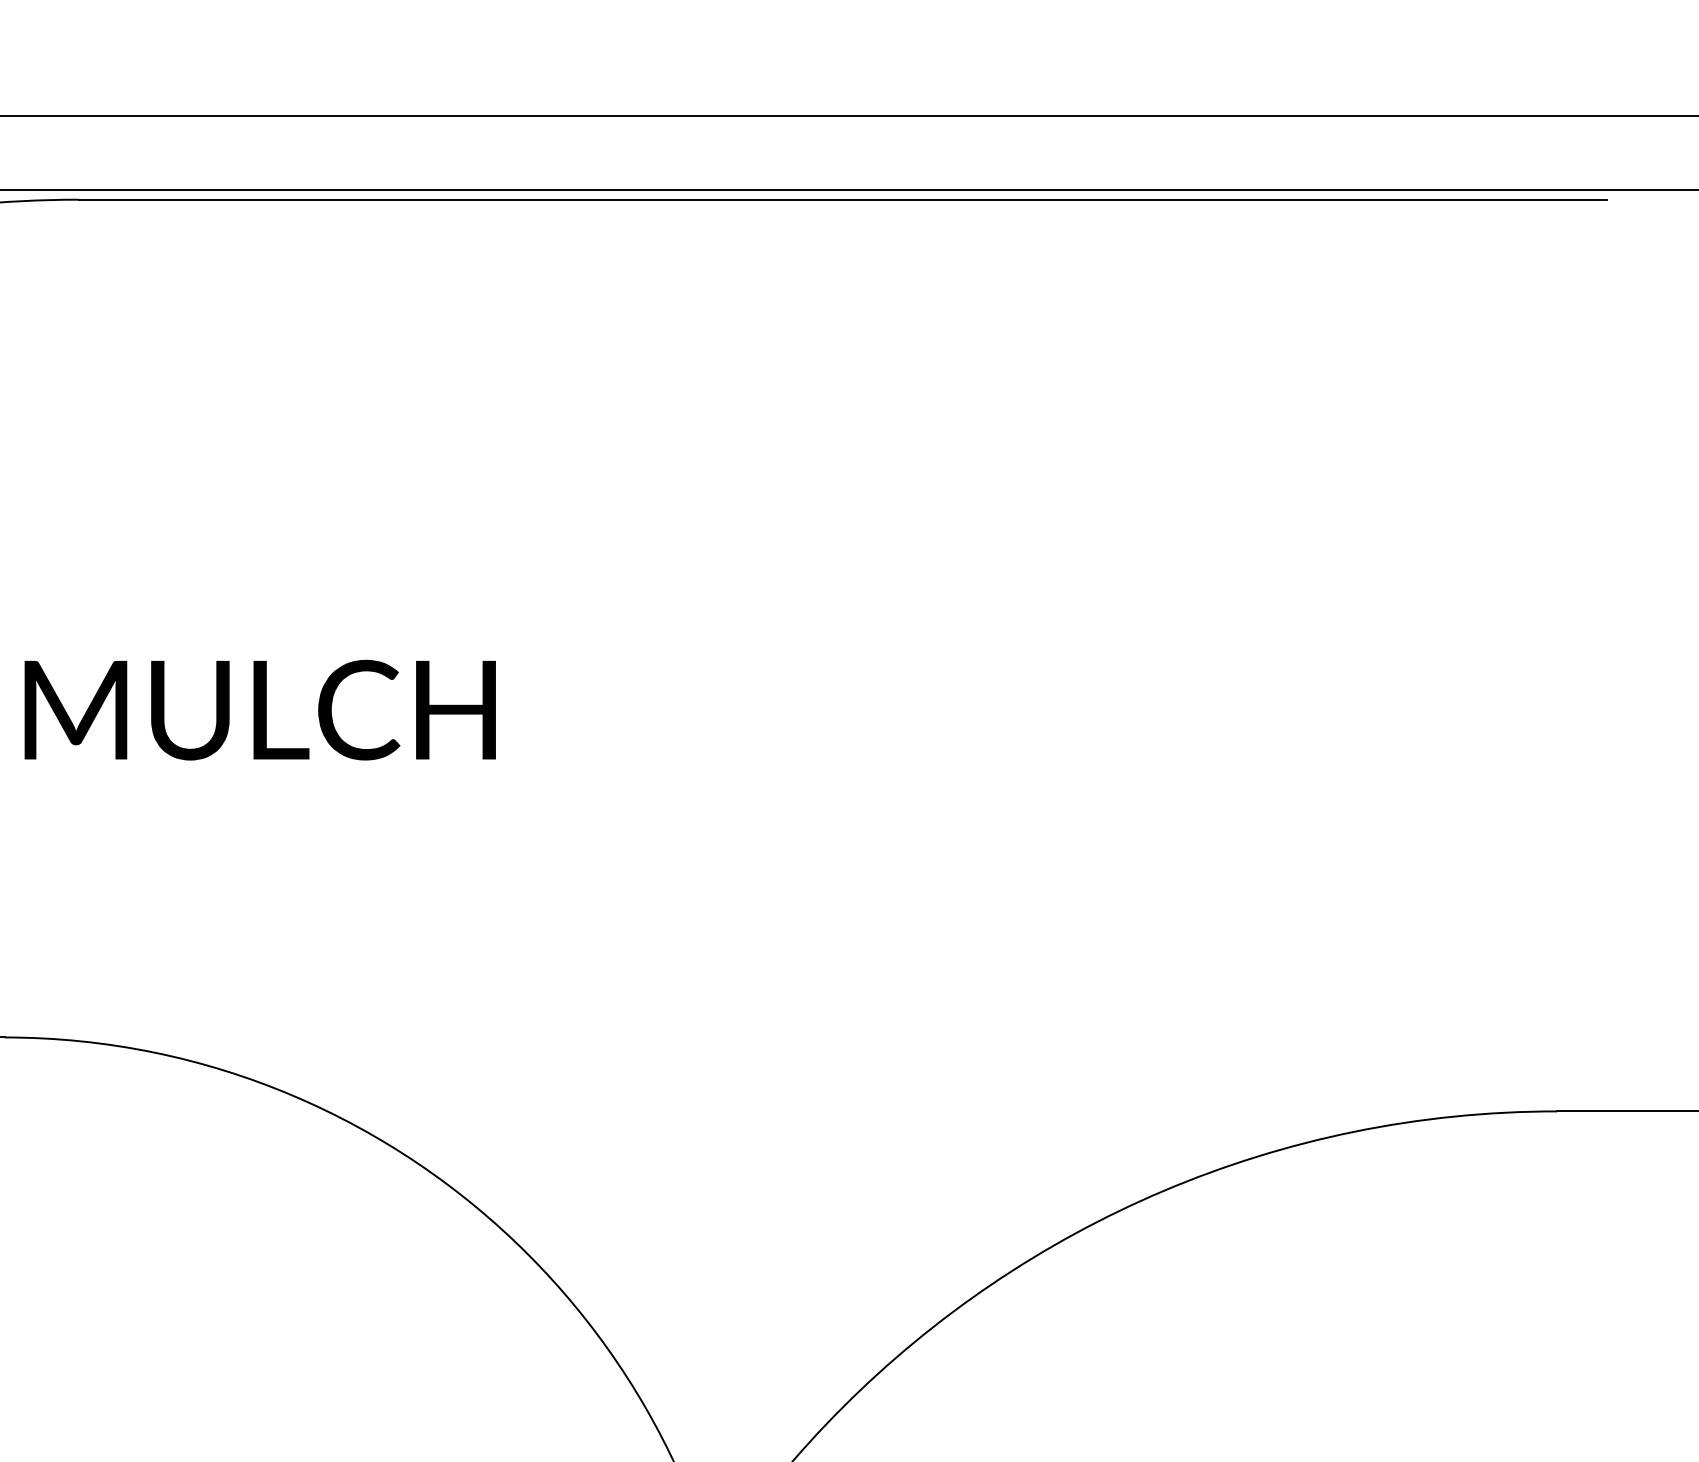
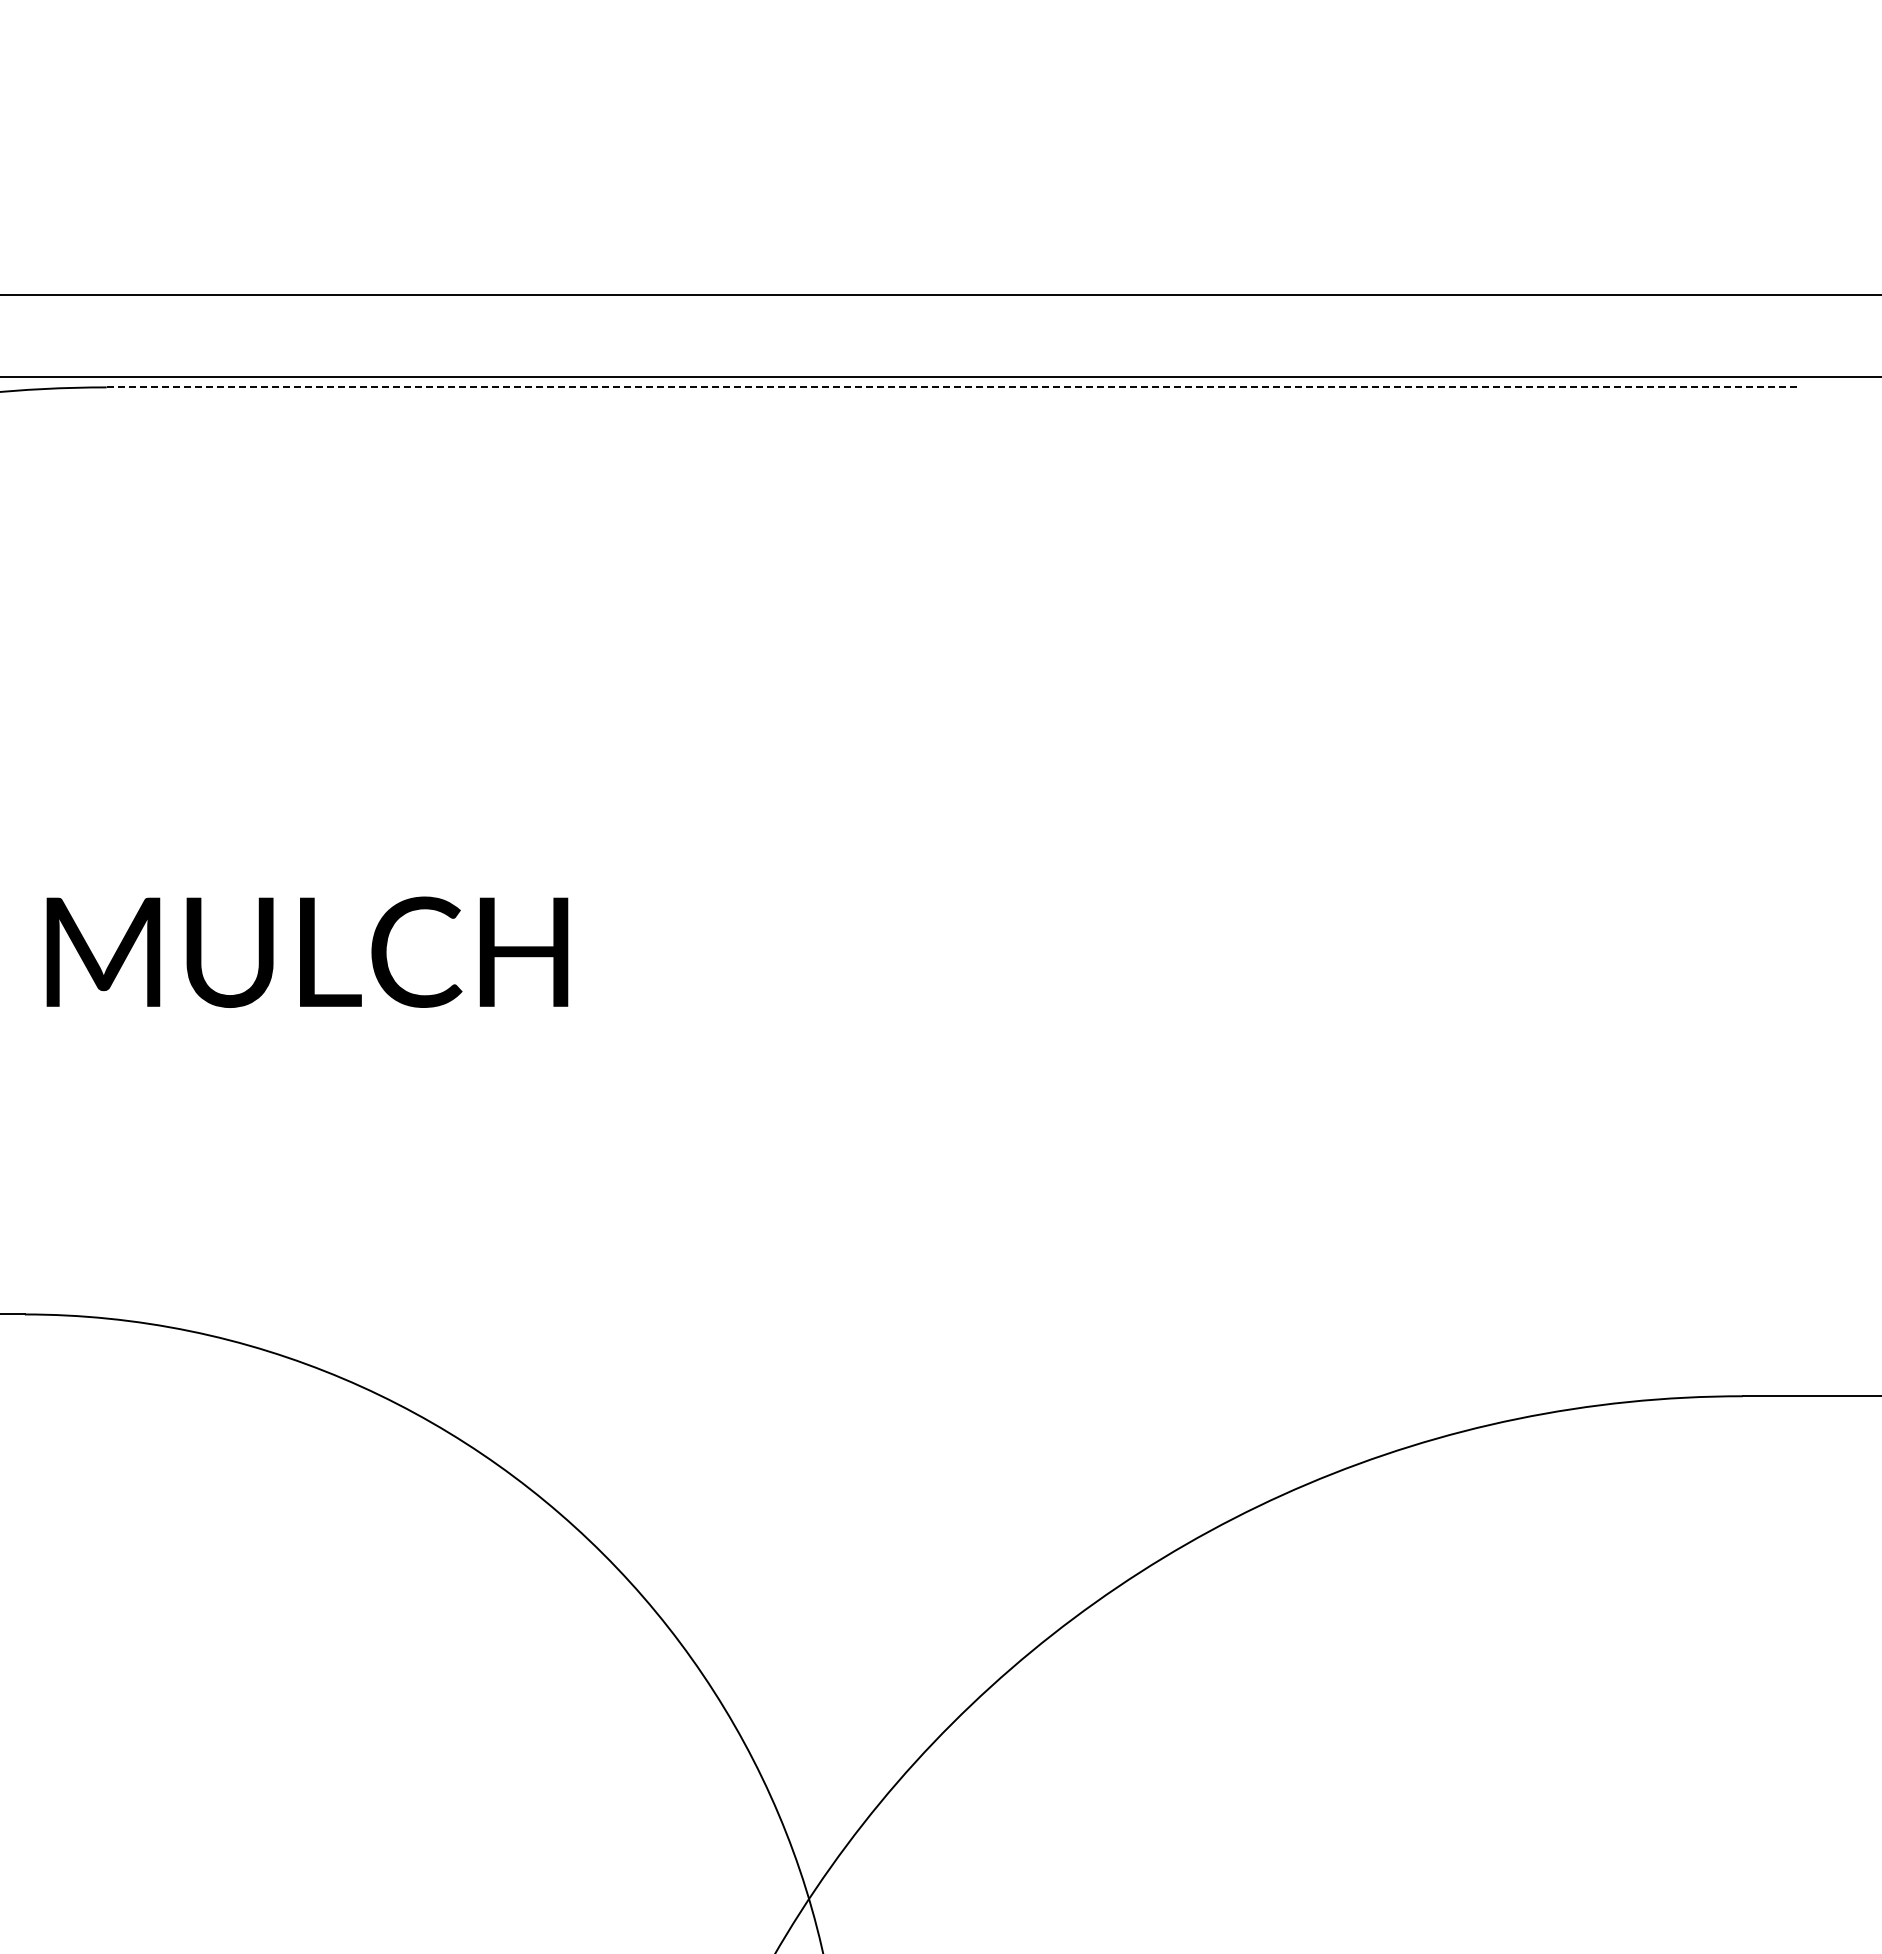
line: (843, 199) -> (952, 387), solid -> dashed

